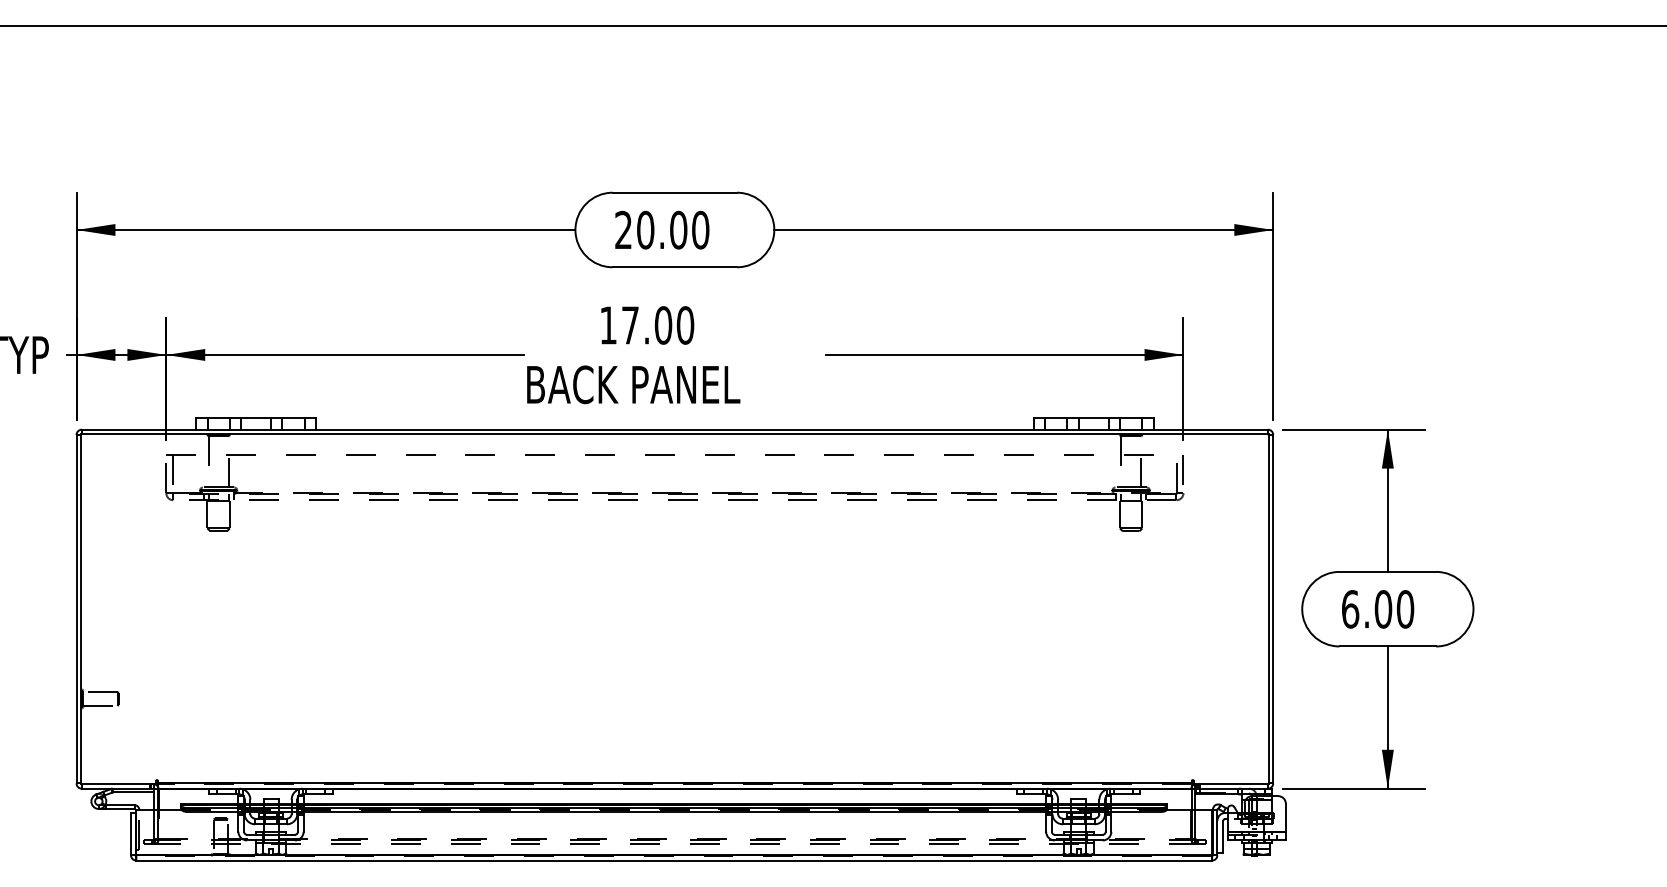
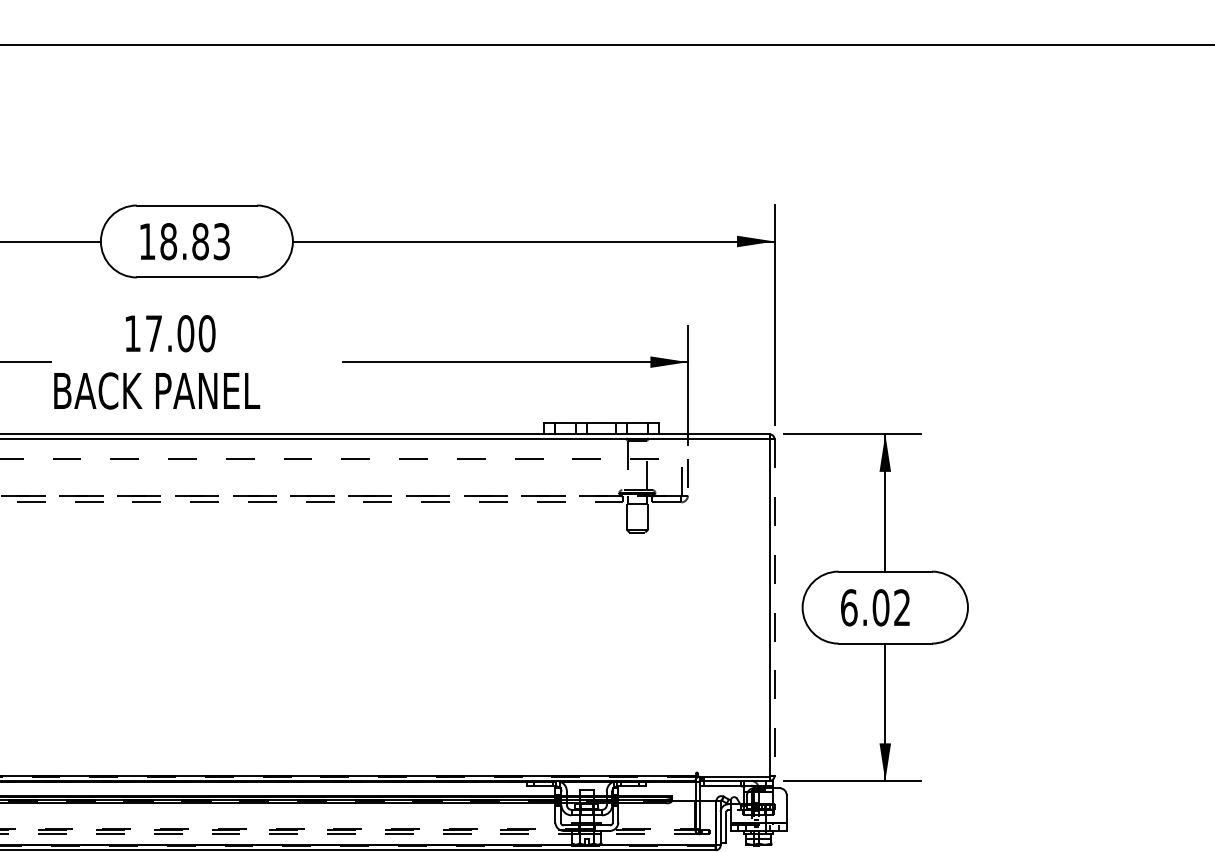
text: (662, 229) -> (184, 241), 20.00 -> 18.83
line: (1273, 609) -> (774, 607), solid -> dashed
text: (1405, 609) -> (902, 607), 6.00 -> 6.02

